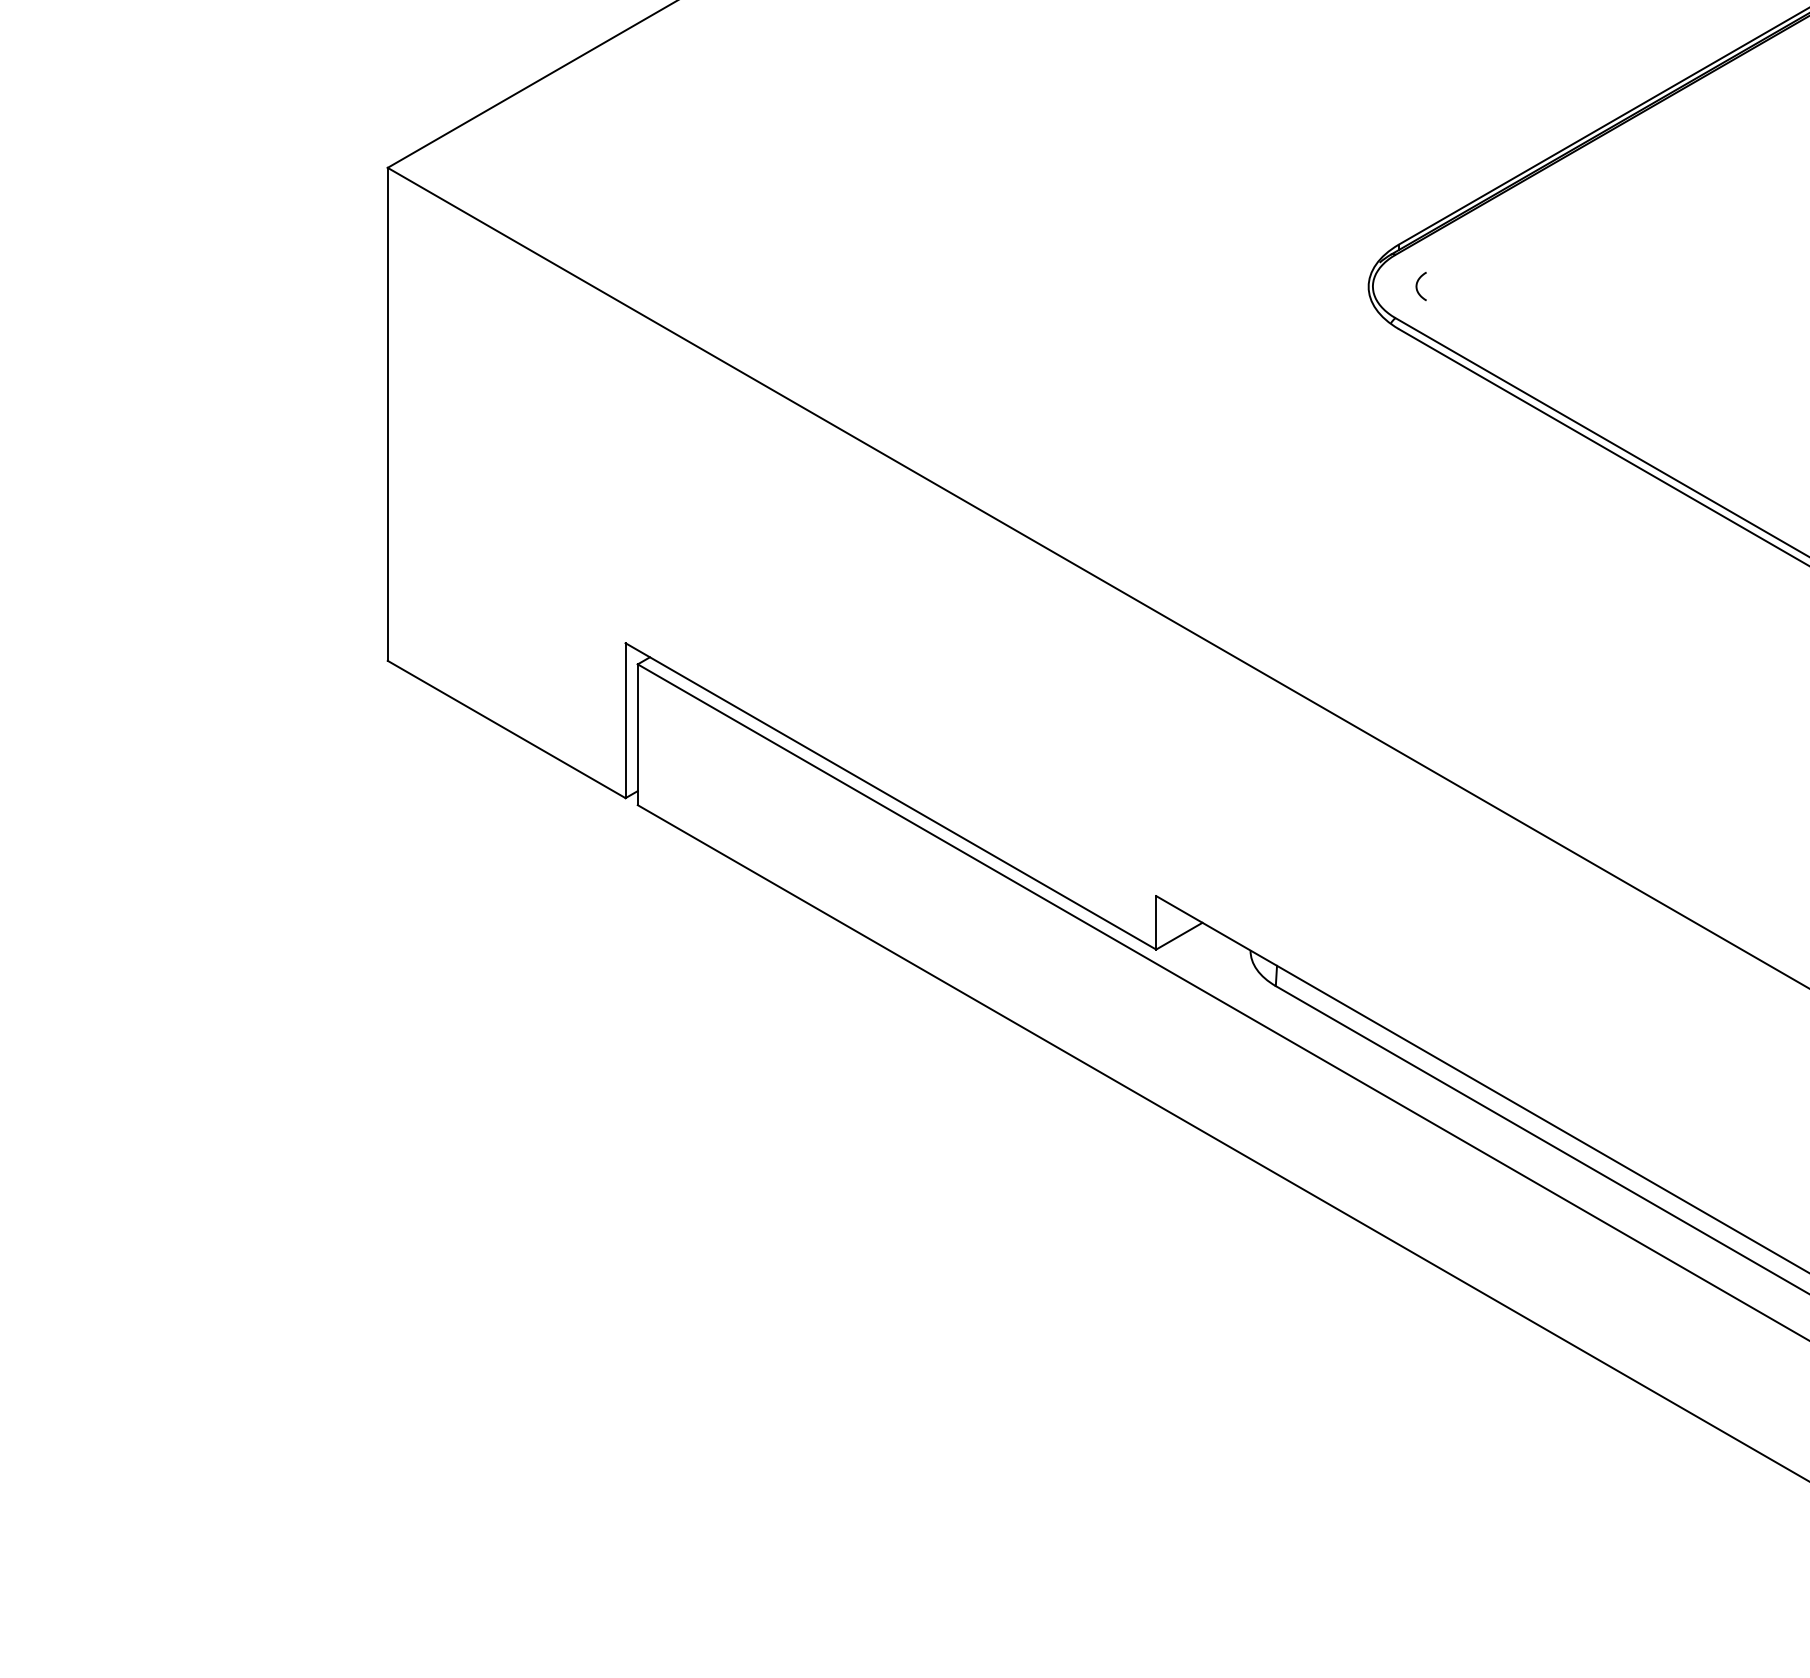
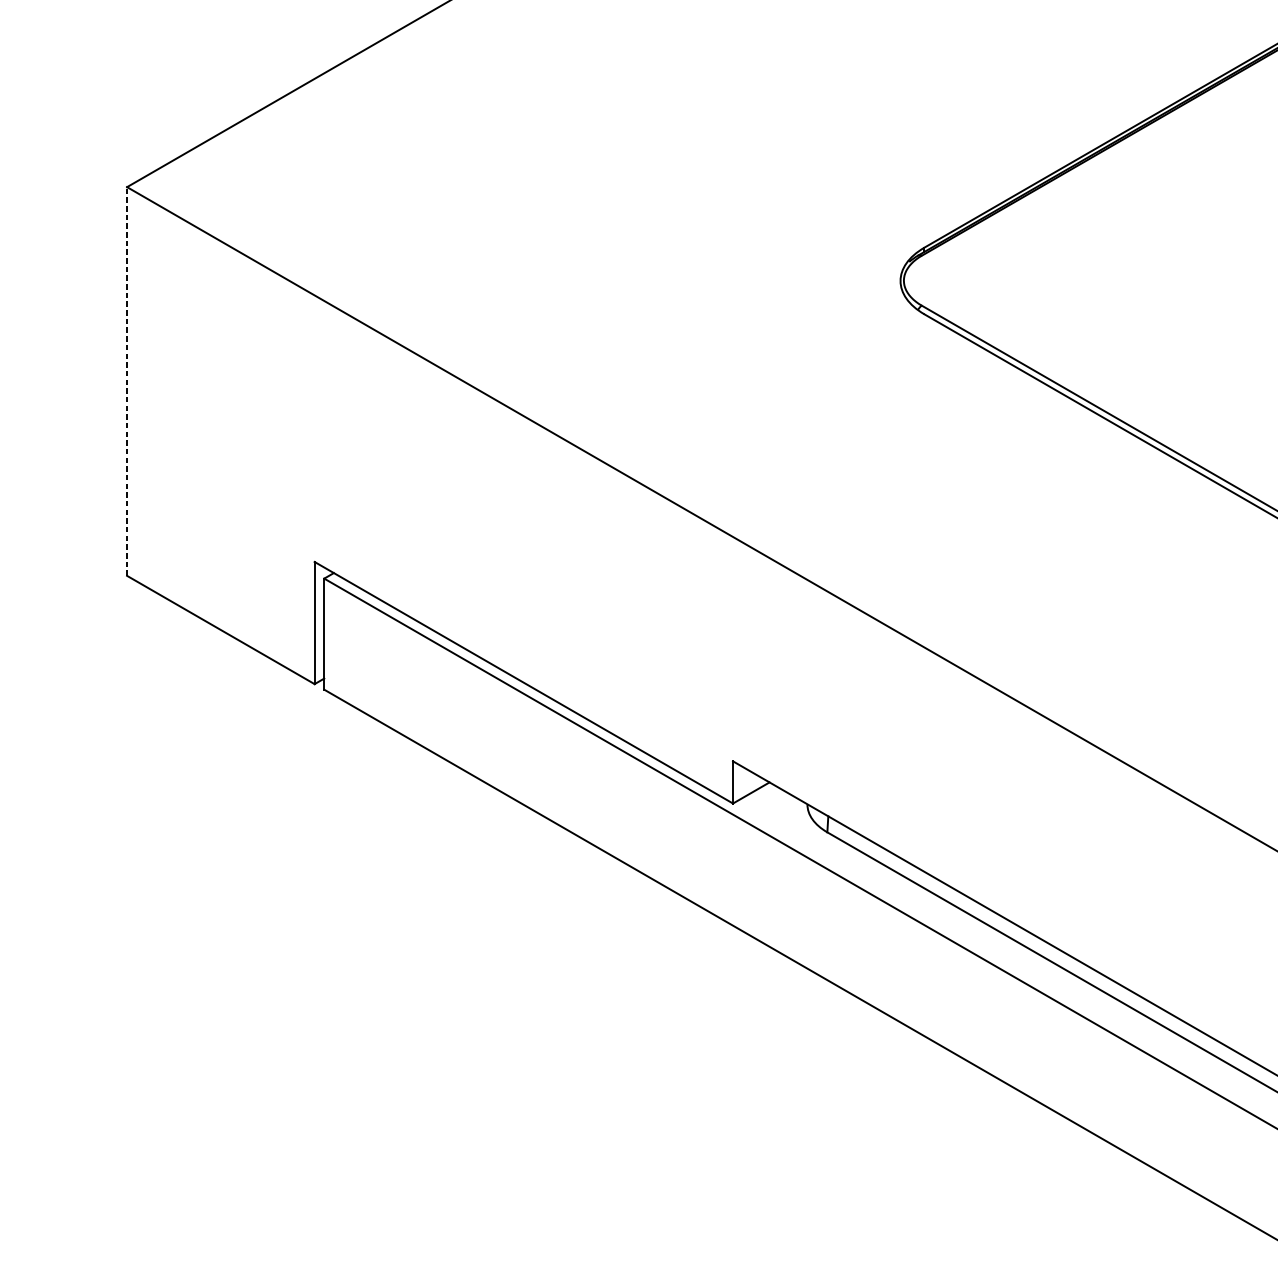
curve: (1417, 286) -> (939, 280), removed
line: (387, 413) -> (126, 380), solid -> dashed

